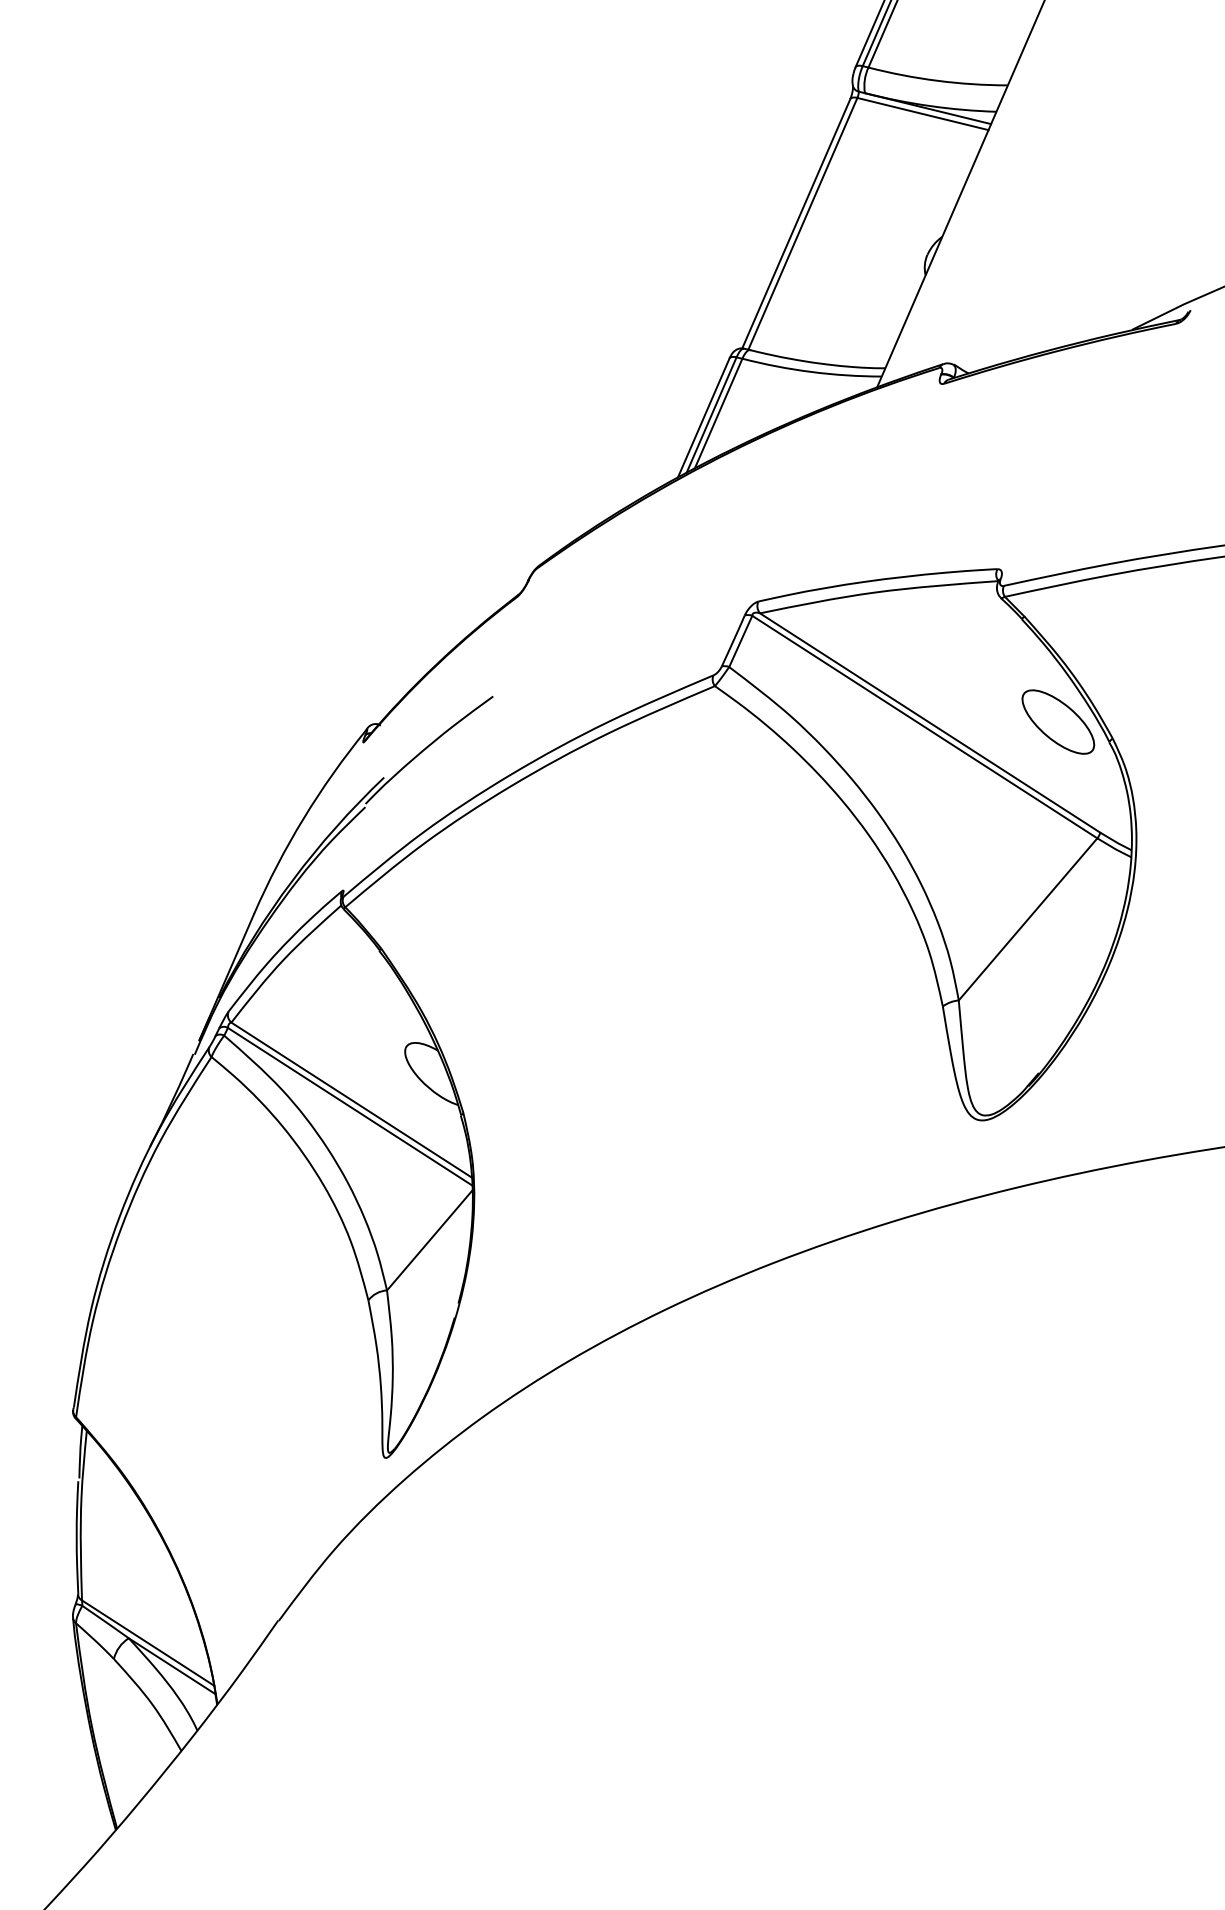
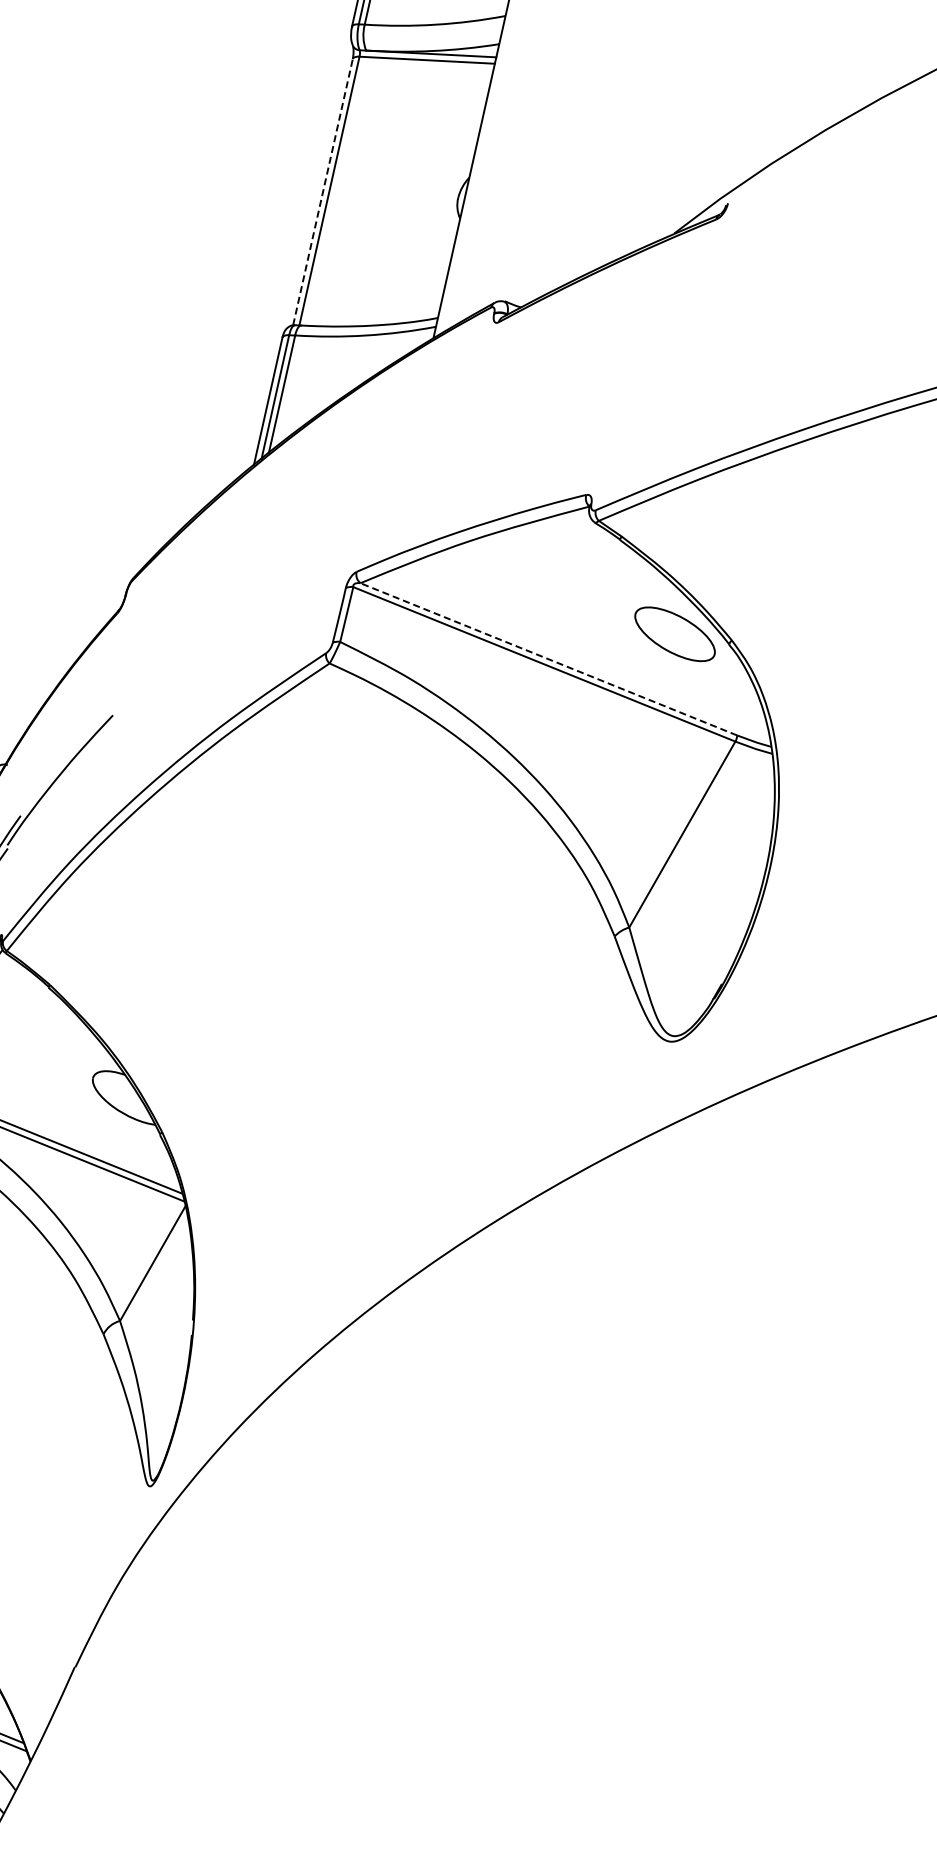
line: (796, 223) -> (323, 191), solid -> dashed
line: (929, 722) -> (548, 658), solid -> dashed

